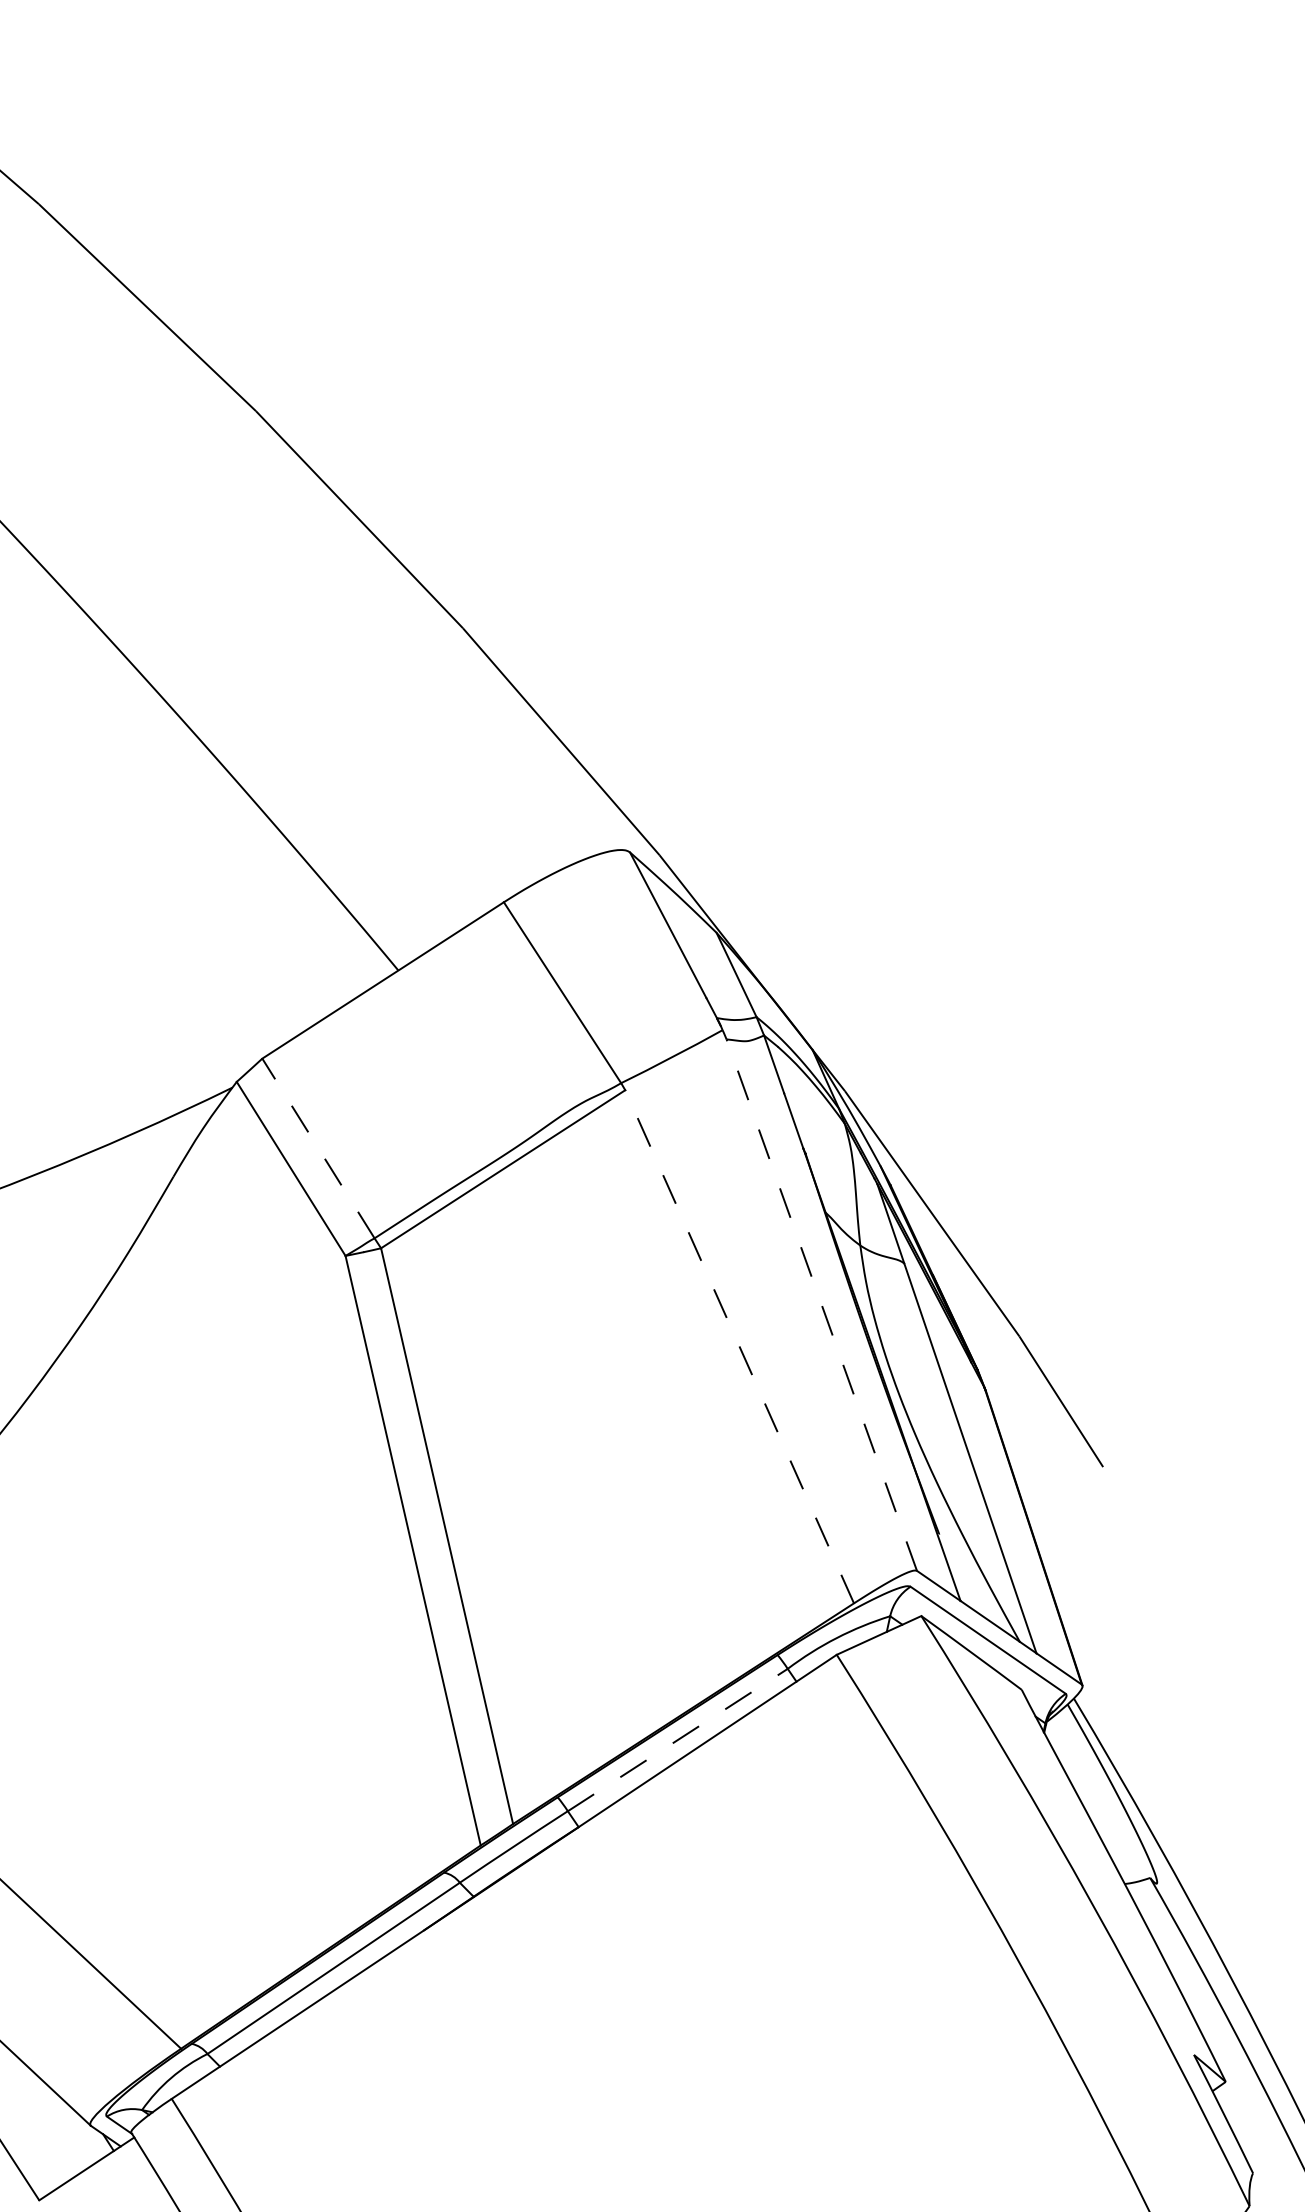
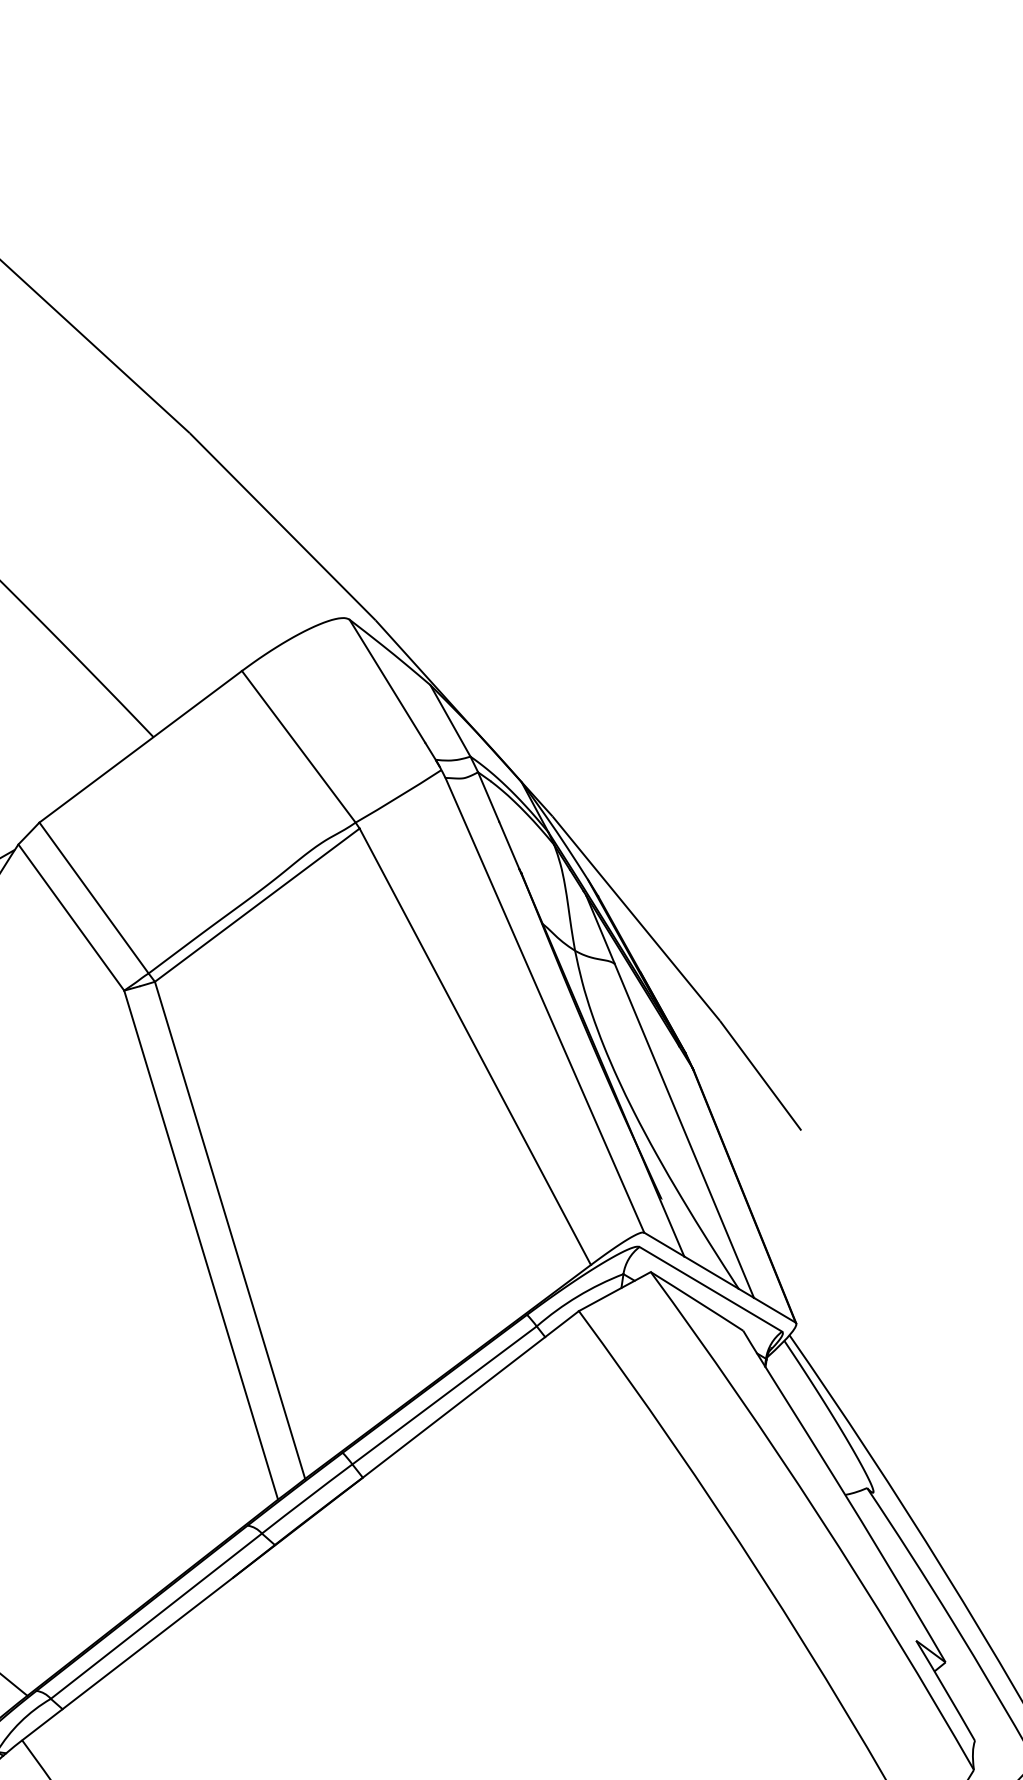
line: (318, 1148) -> (94, 898), dashed -> solid
line: (821, 1304) -> (544, 1004), dashed -> solid
line: (739, 1346) -> (475, 1046), dashed -> solid
line: (677, 1740) -> (444, 1395), dashed -> solid

